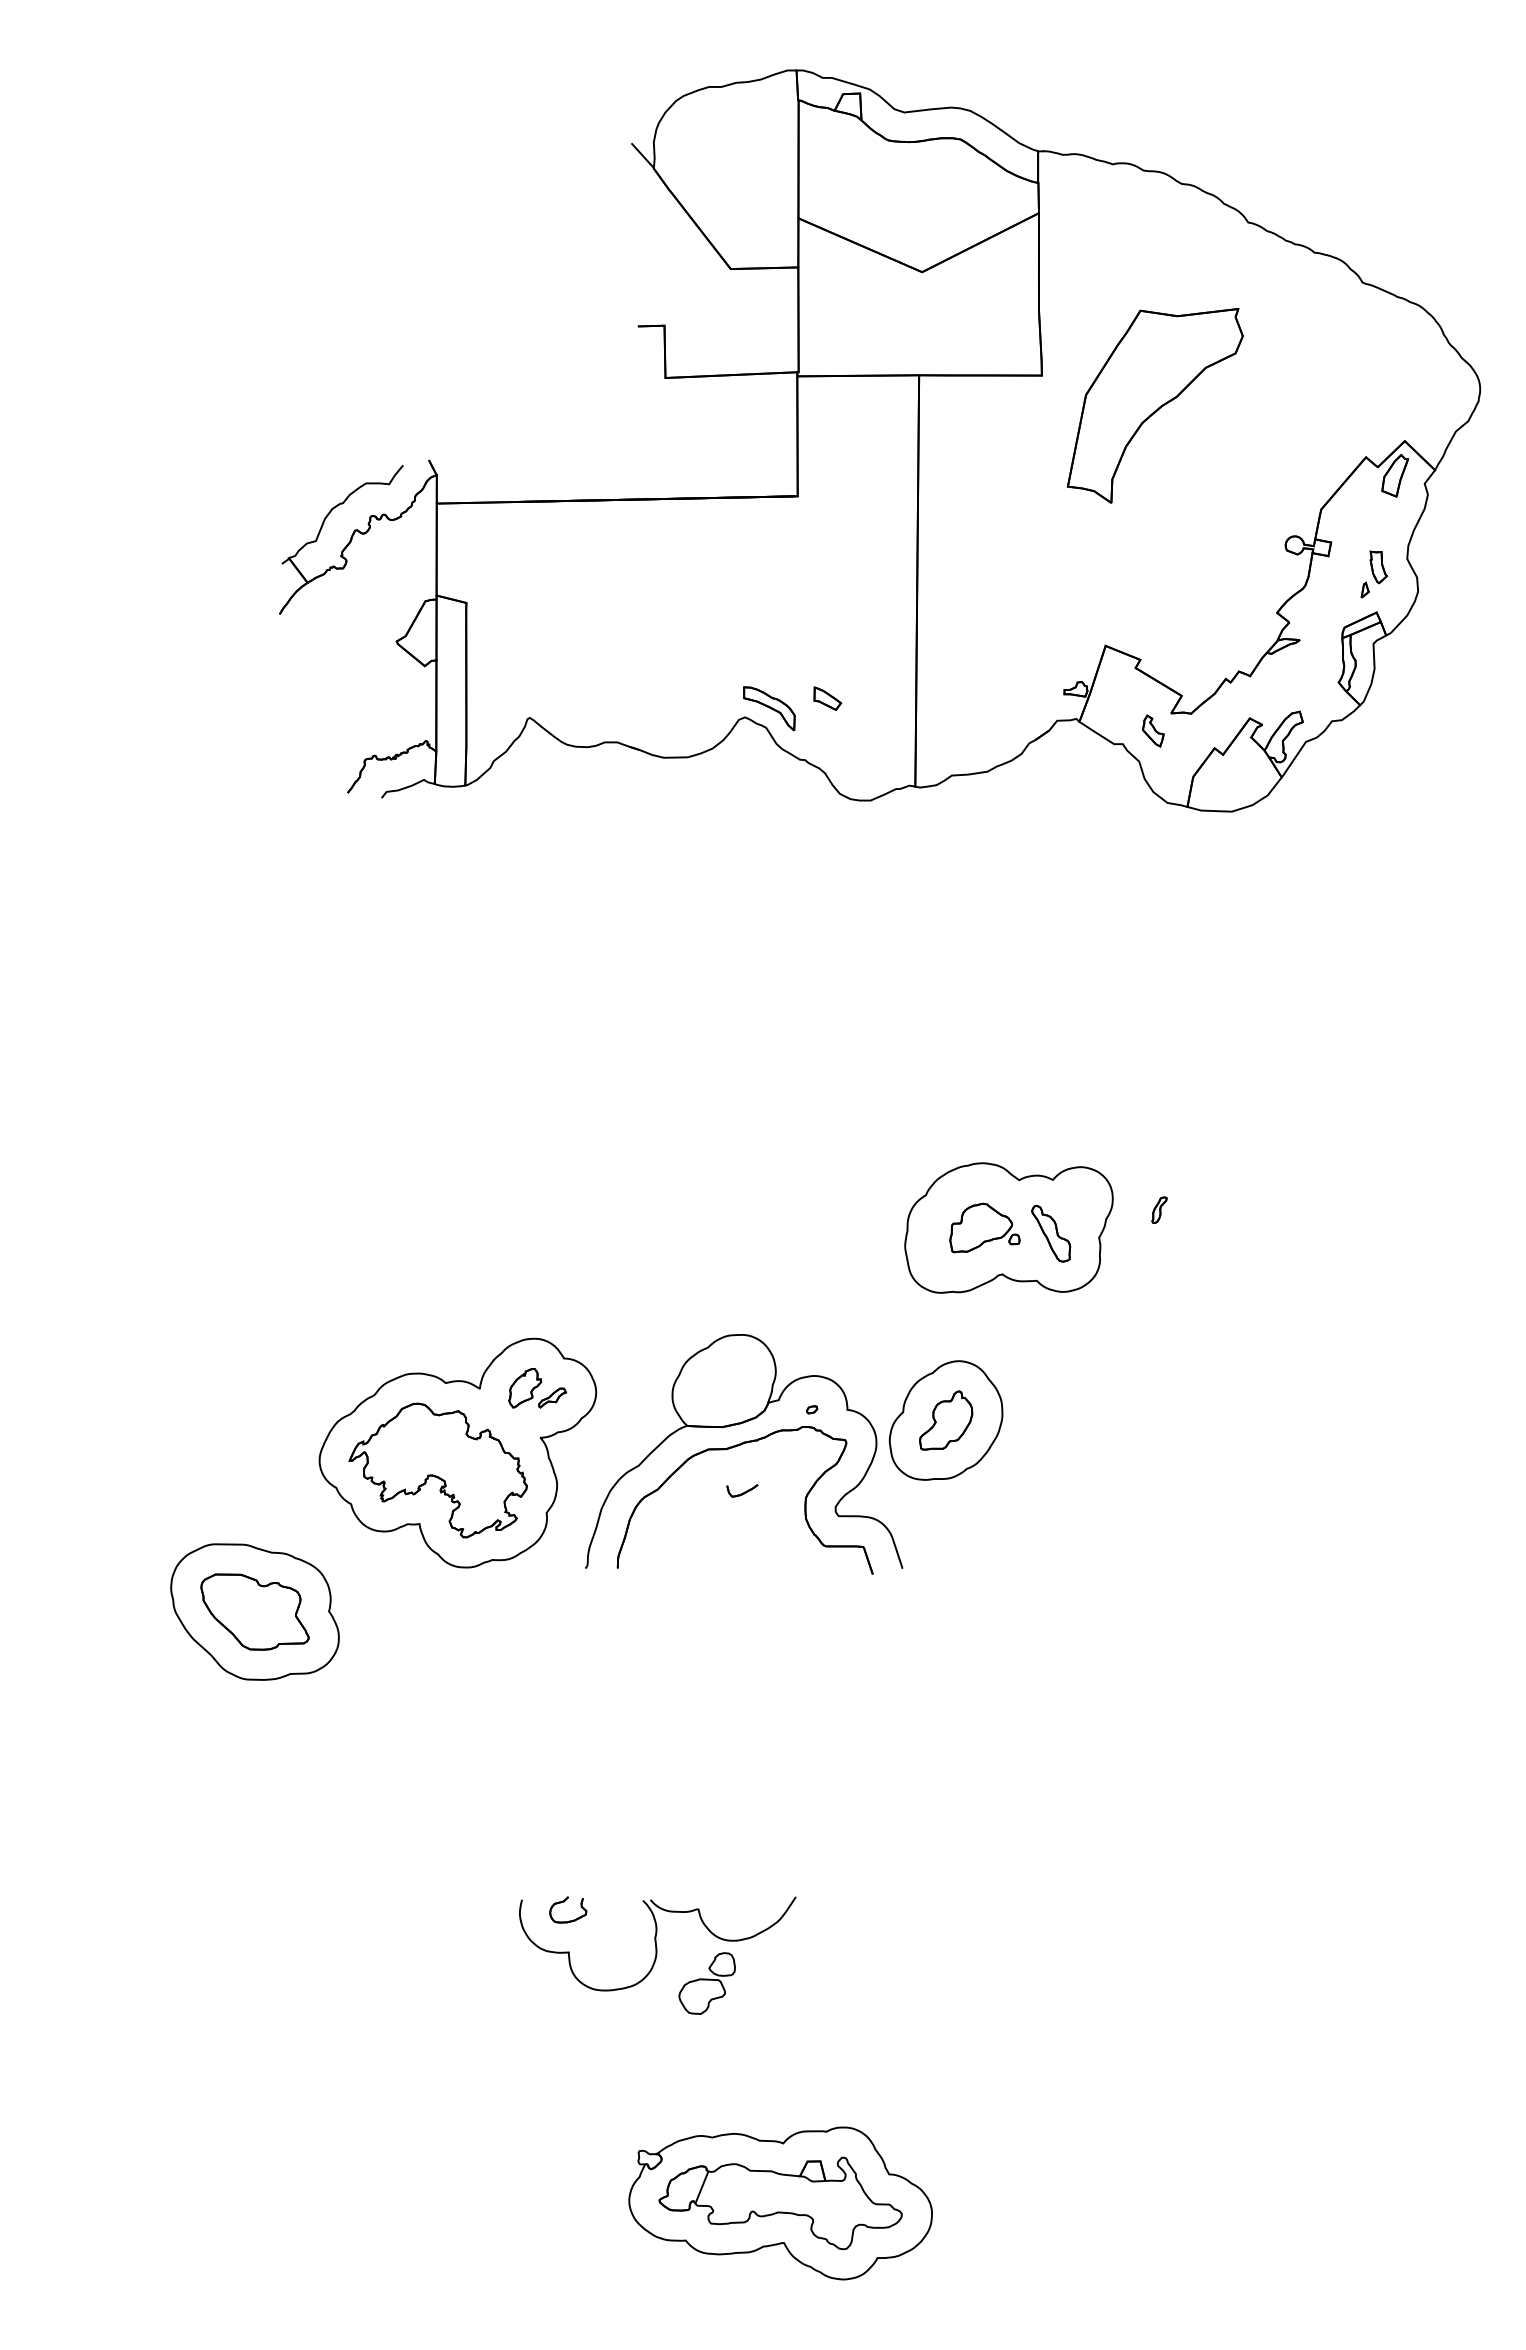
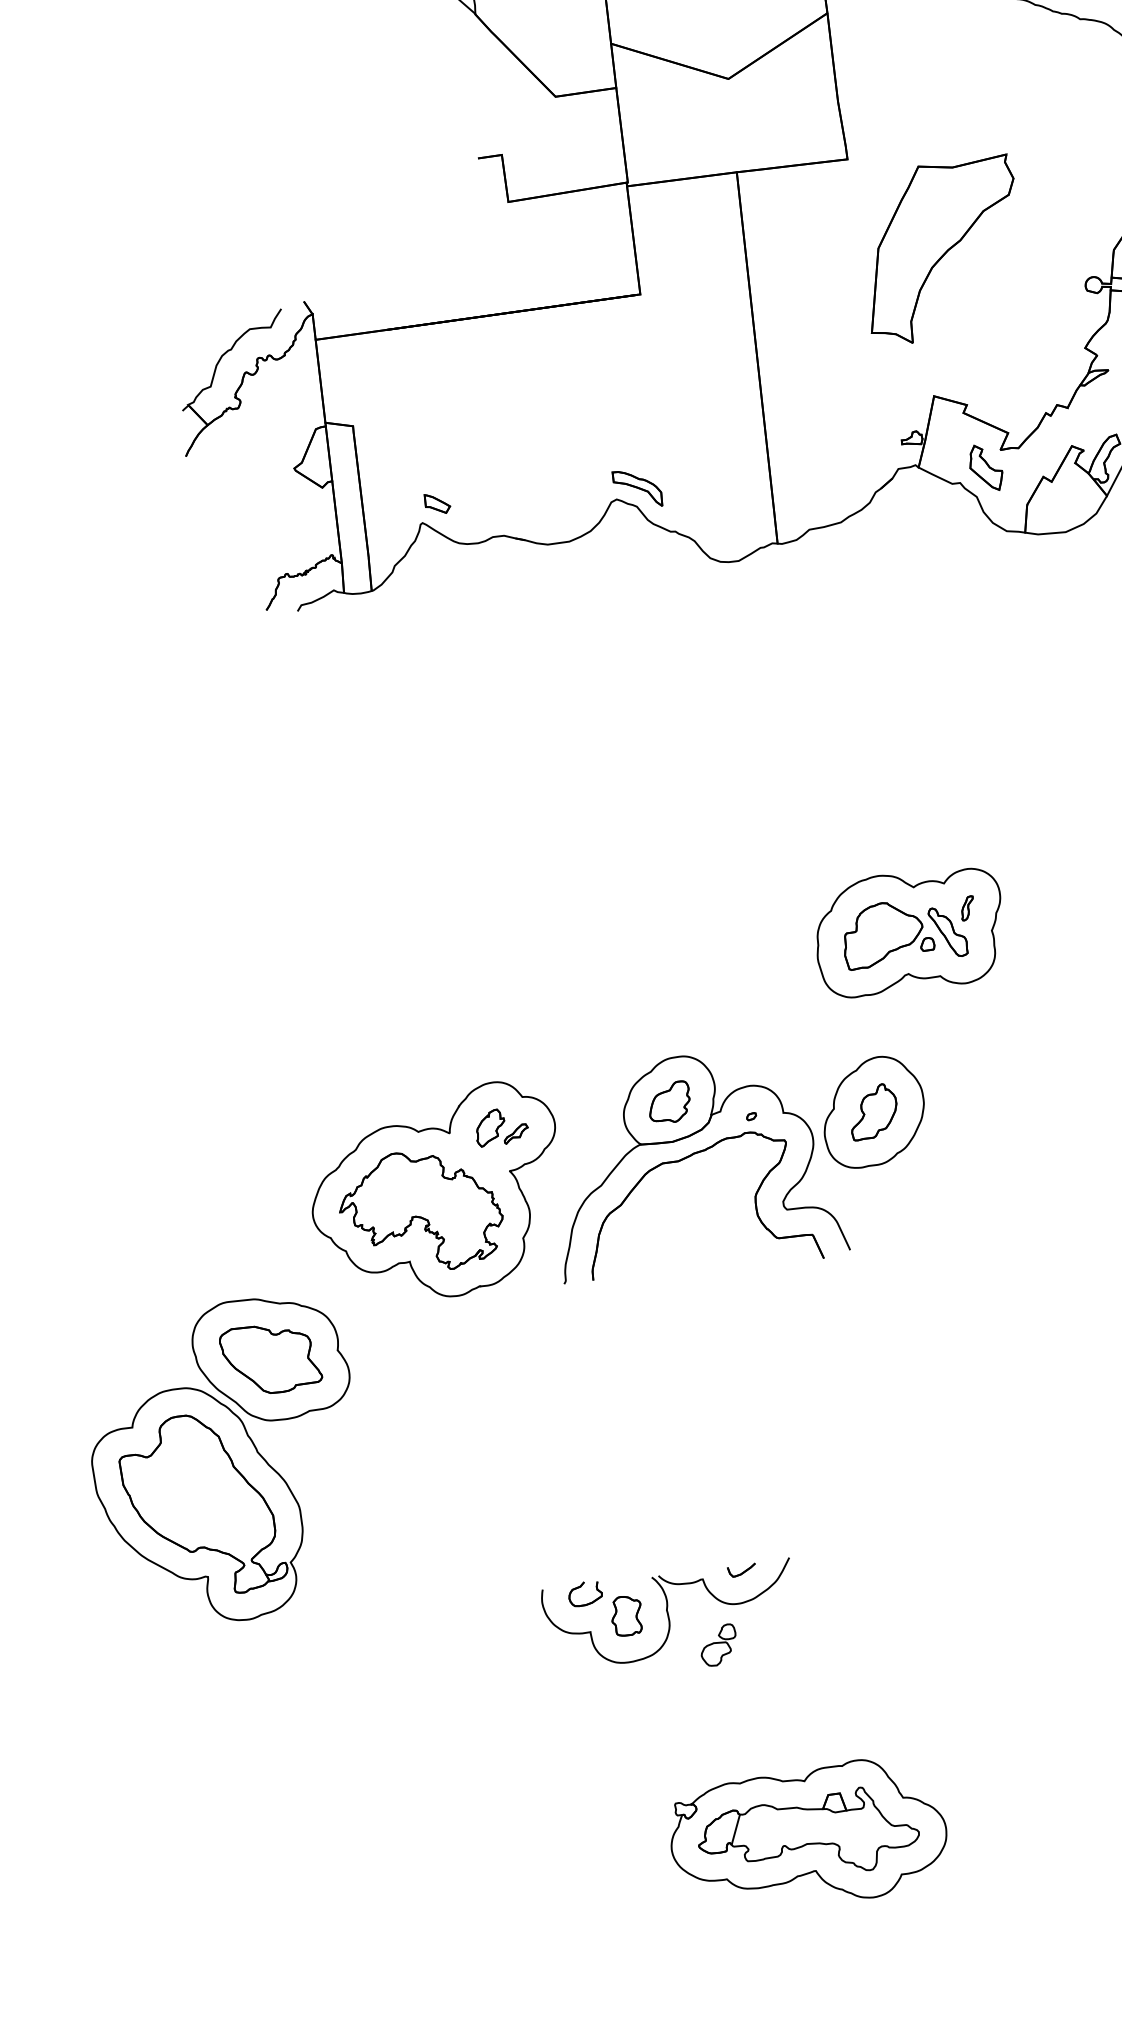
part: (1154, 405) -> (941, 250), moved
part: (827, 698) -> (437, 503), moved
part: (1153, 730) -> (986, 467), size x1.67
part: (1159, 1209) -> (967, 907), moved
part: (984, 1227) -> (887, 933), size x1.43
part: (723, 1383) -> (668, 1102), added
part: (742, 1490) -> (741, 1570), moved
part: (156, 1763) -> (198, 1506), added
part: (610, 1939) -> (626, 1615), added
part: (707, 1983) -> (718, 1645), size x0.71

